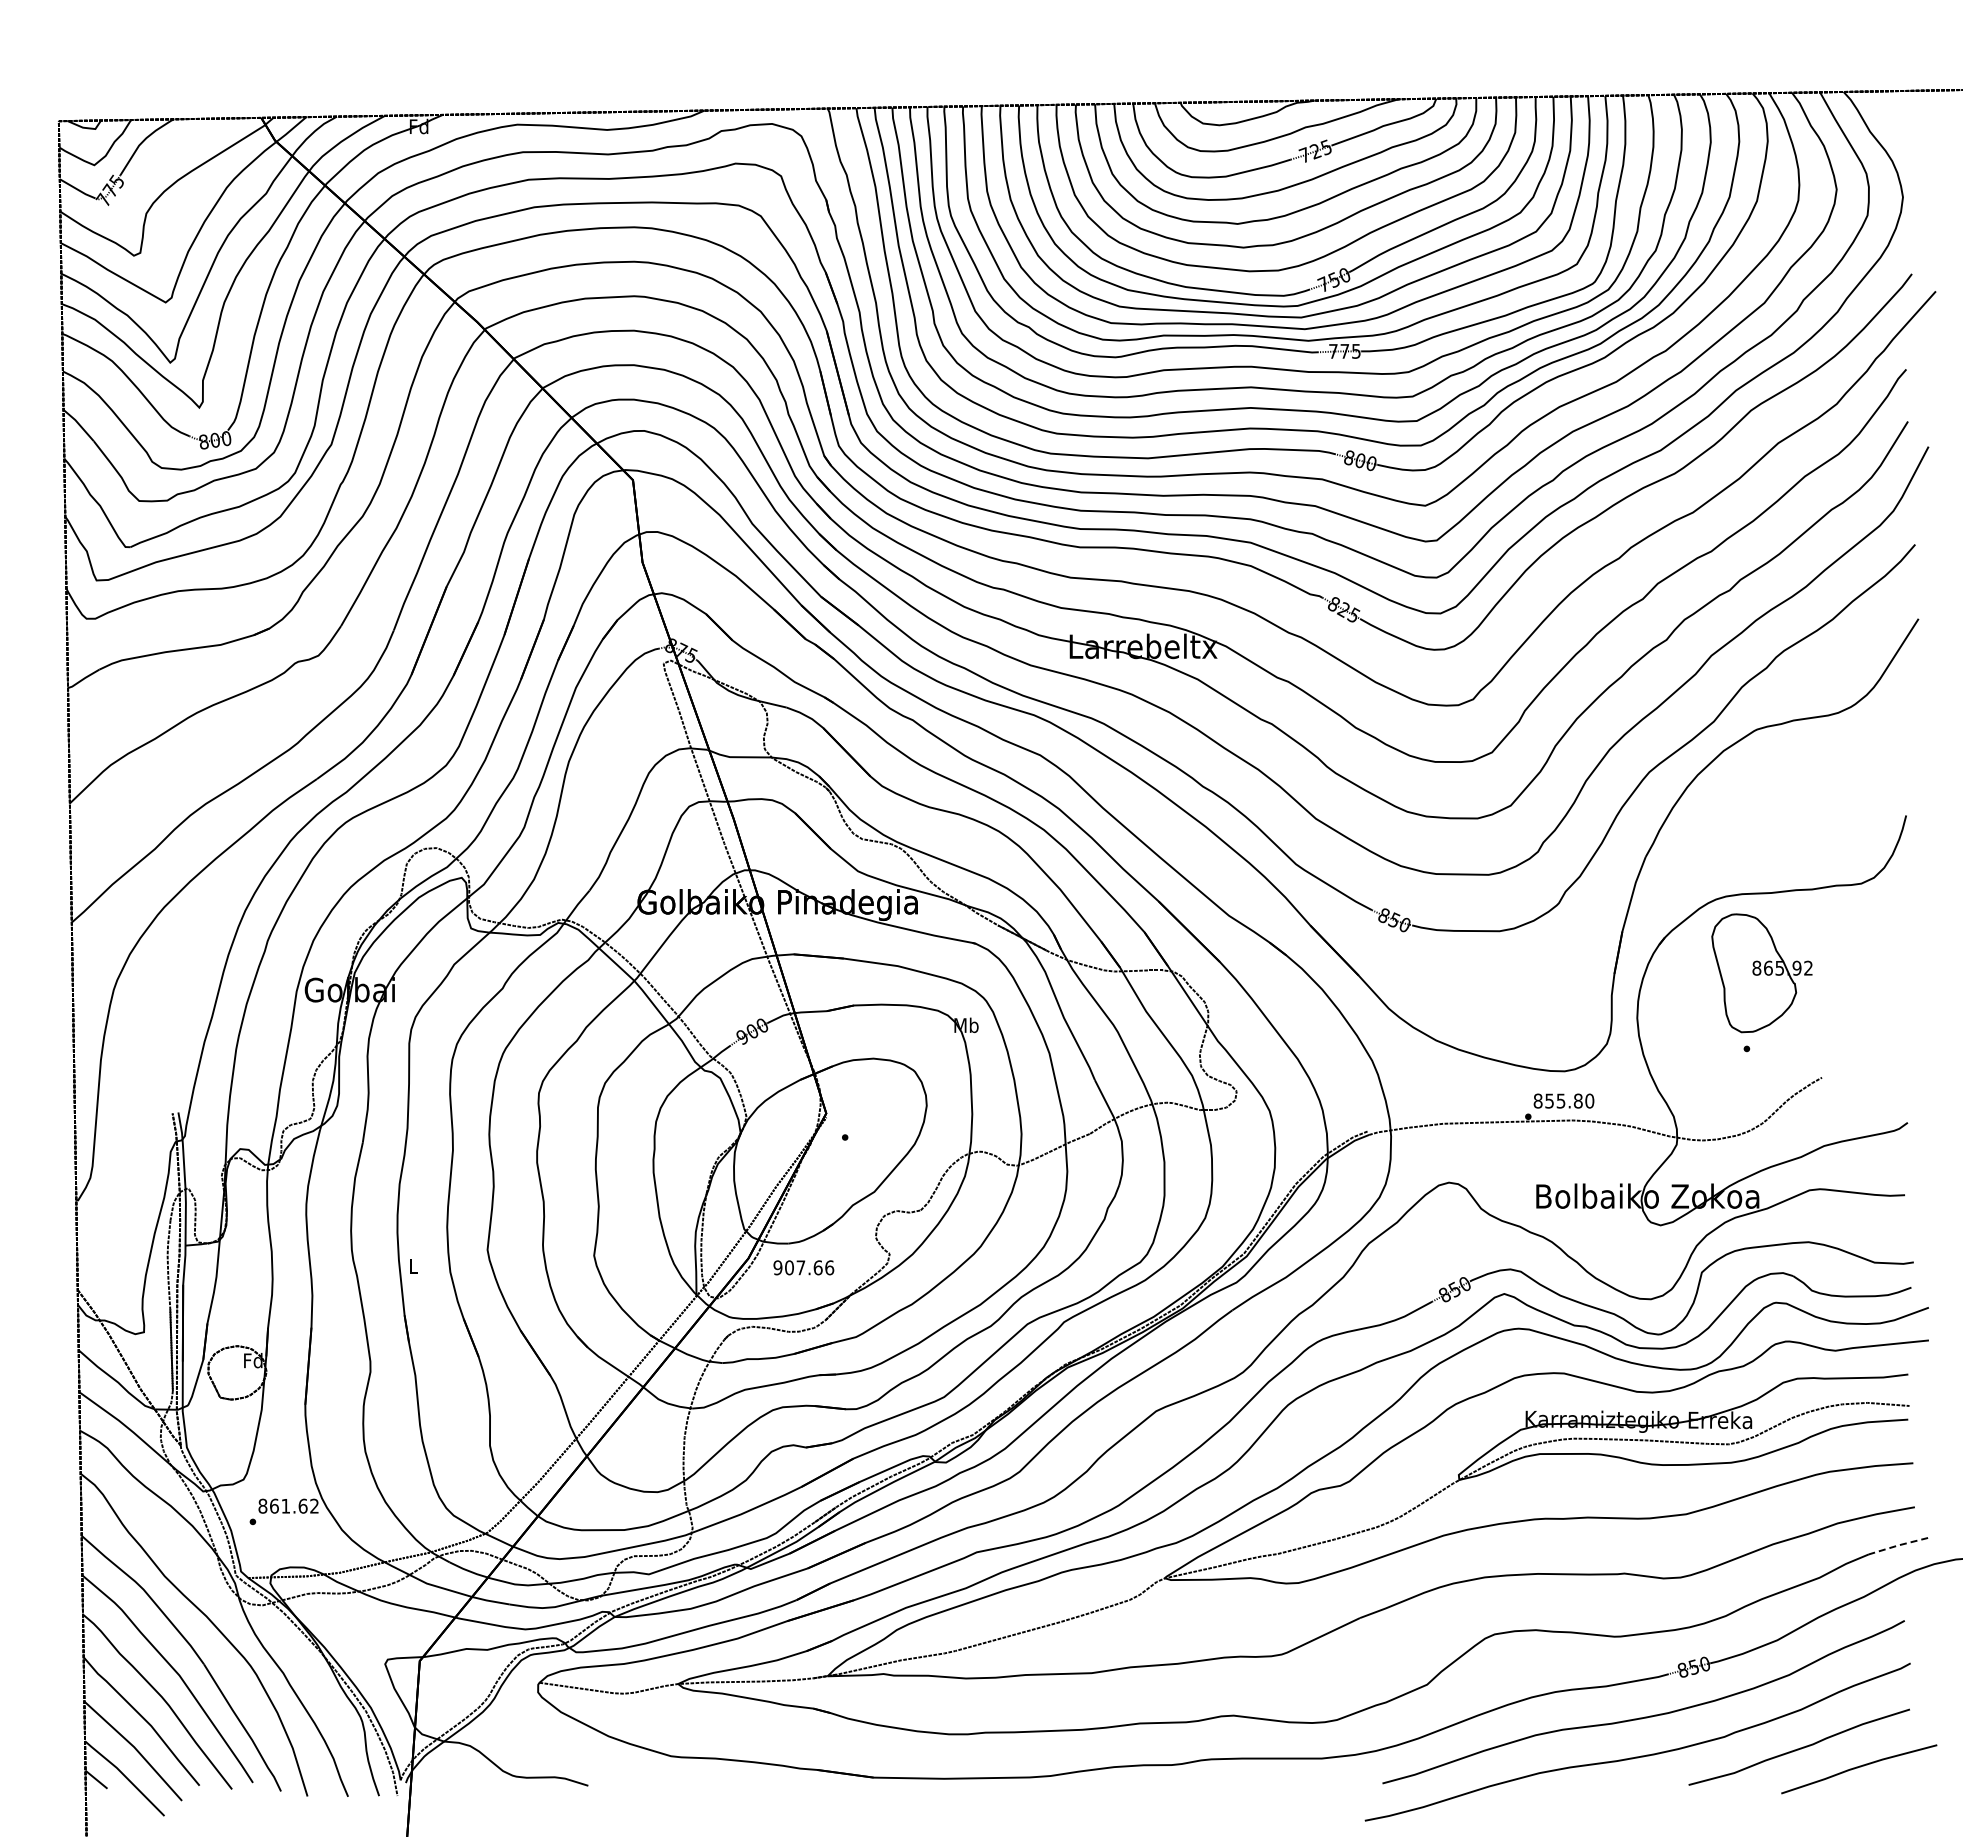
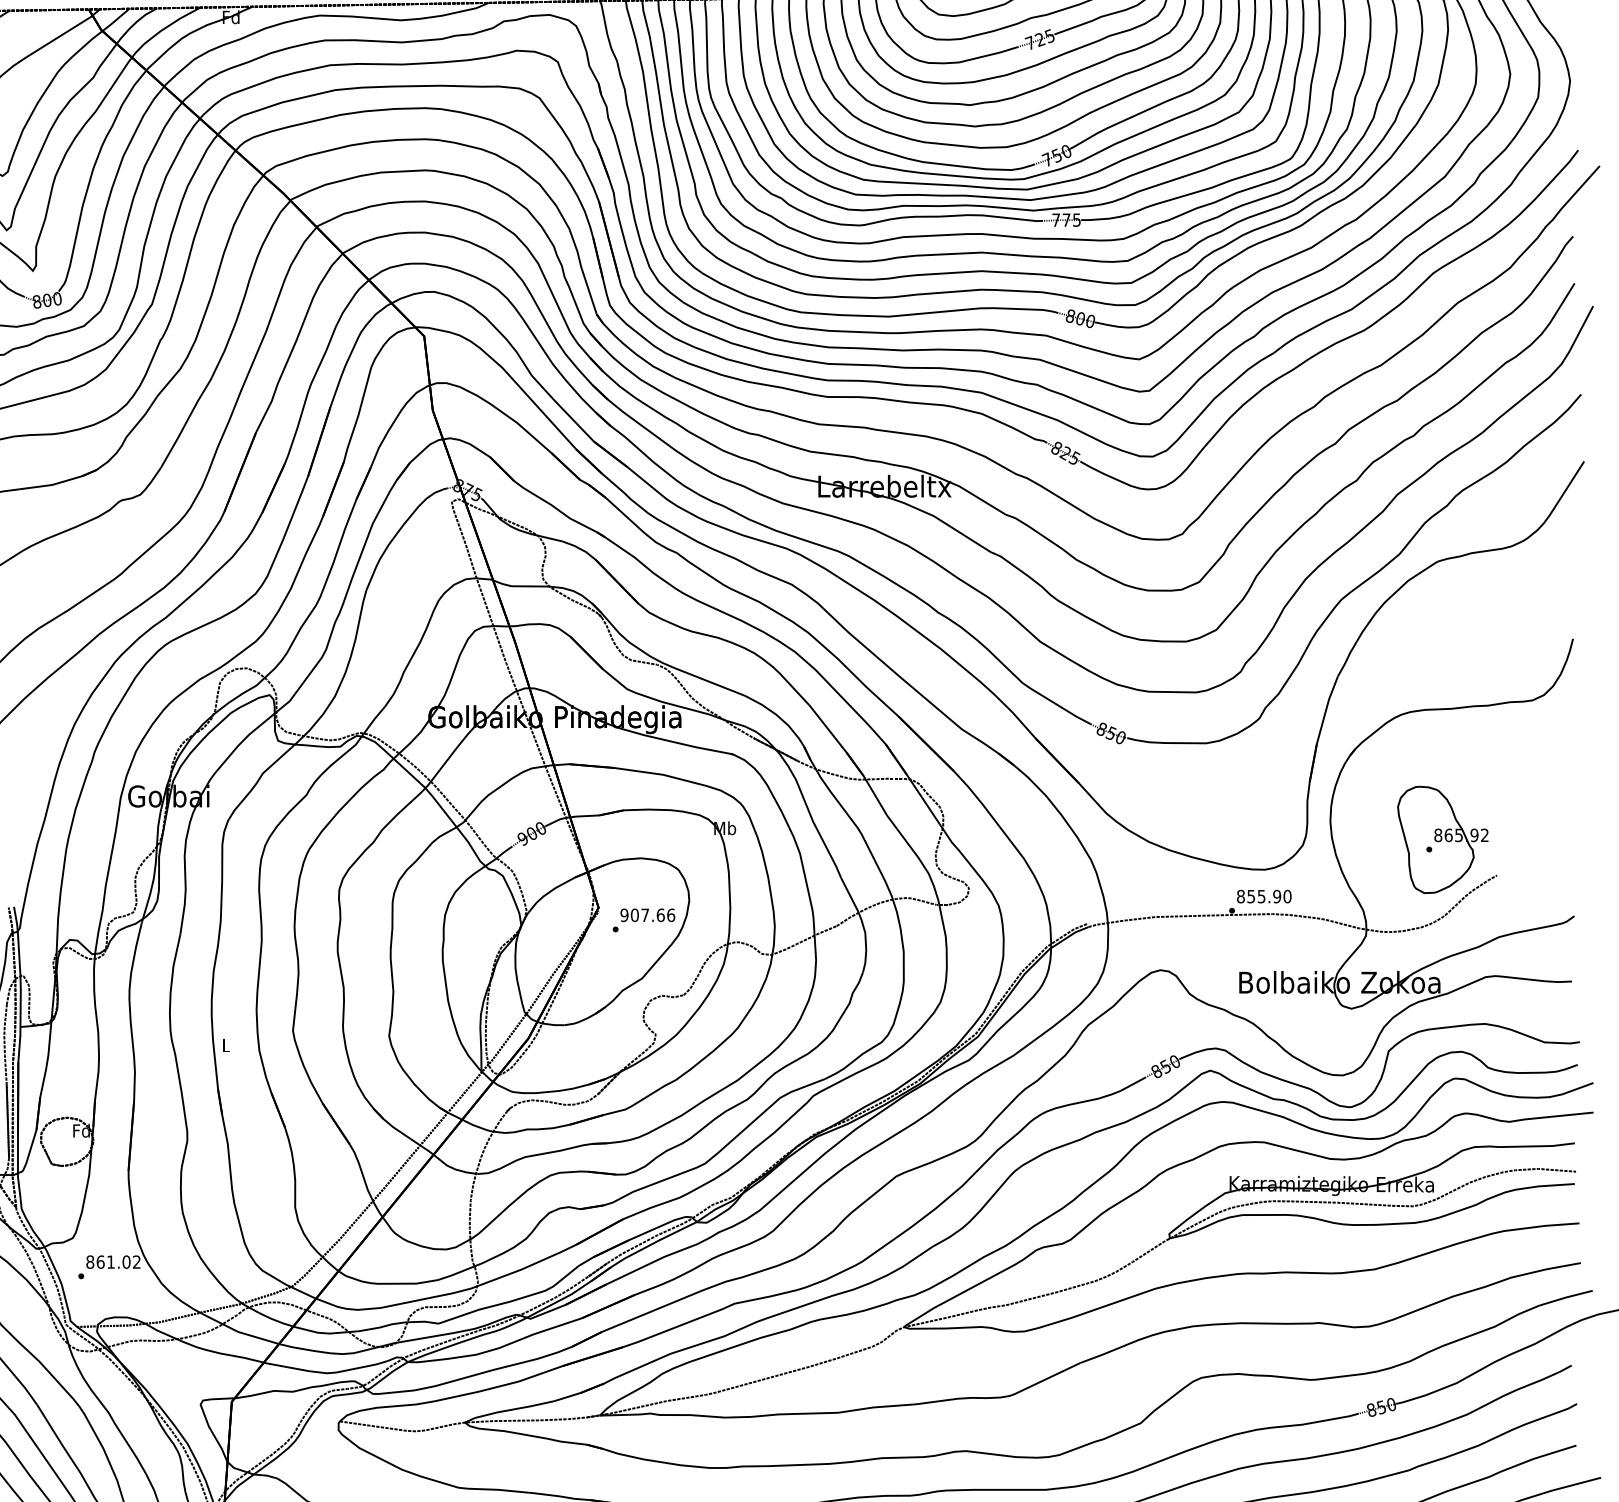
part: (1761, 973) -> (1442, 840), moved
text: (1577, 1100) -> (1276, 896), 855.80 -> 855.90
text: (803, 1267) -> (647, 915), moved
text: (302, 1505) -> (126, 1261), 861.62 -> 861.02
line: (1898, 1545) -> (1566, 1297), dashed -> solid

